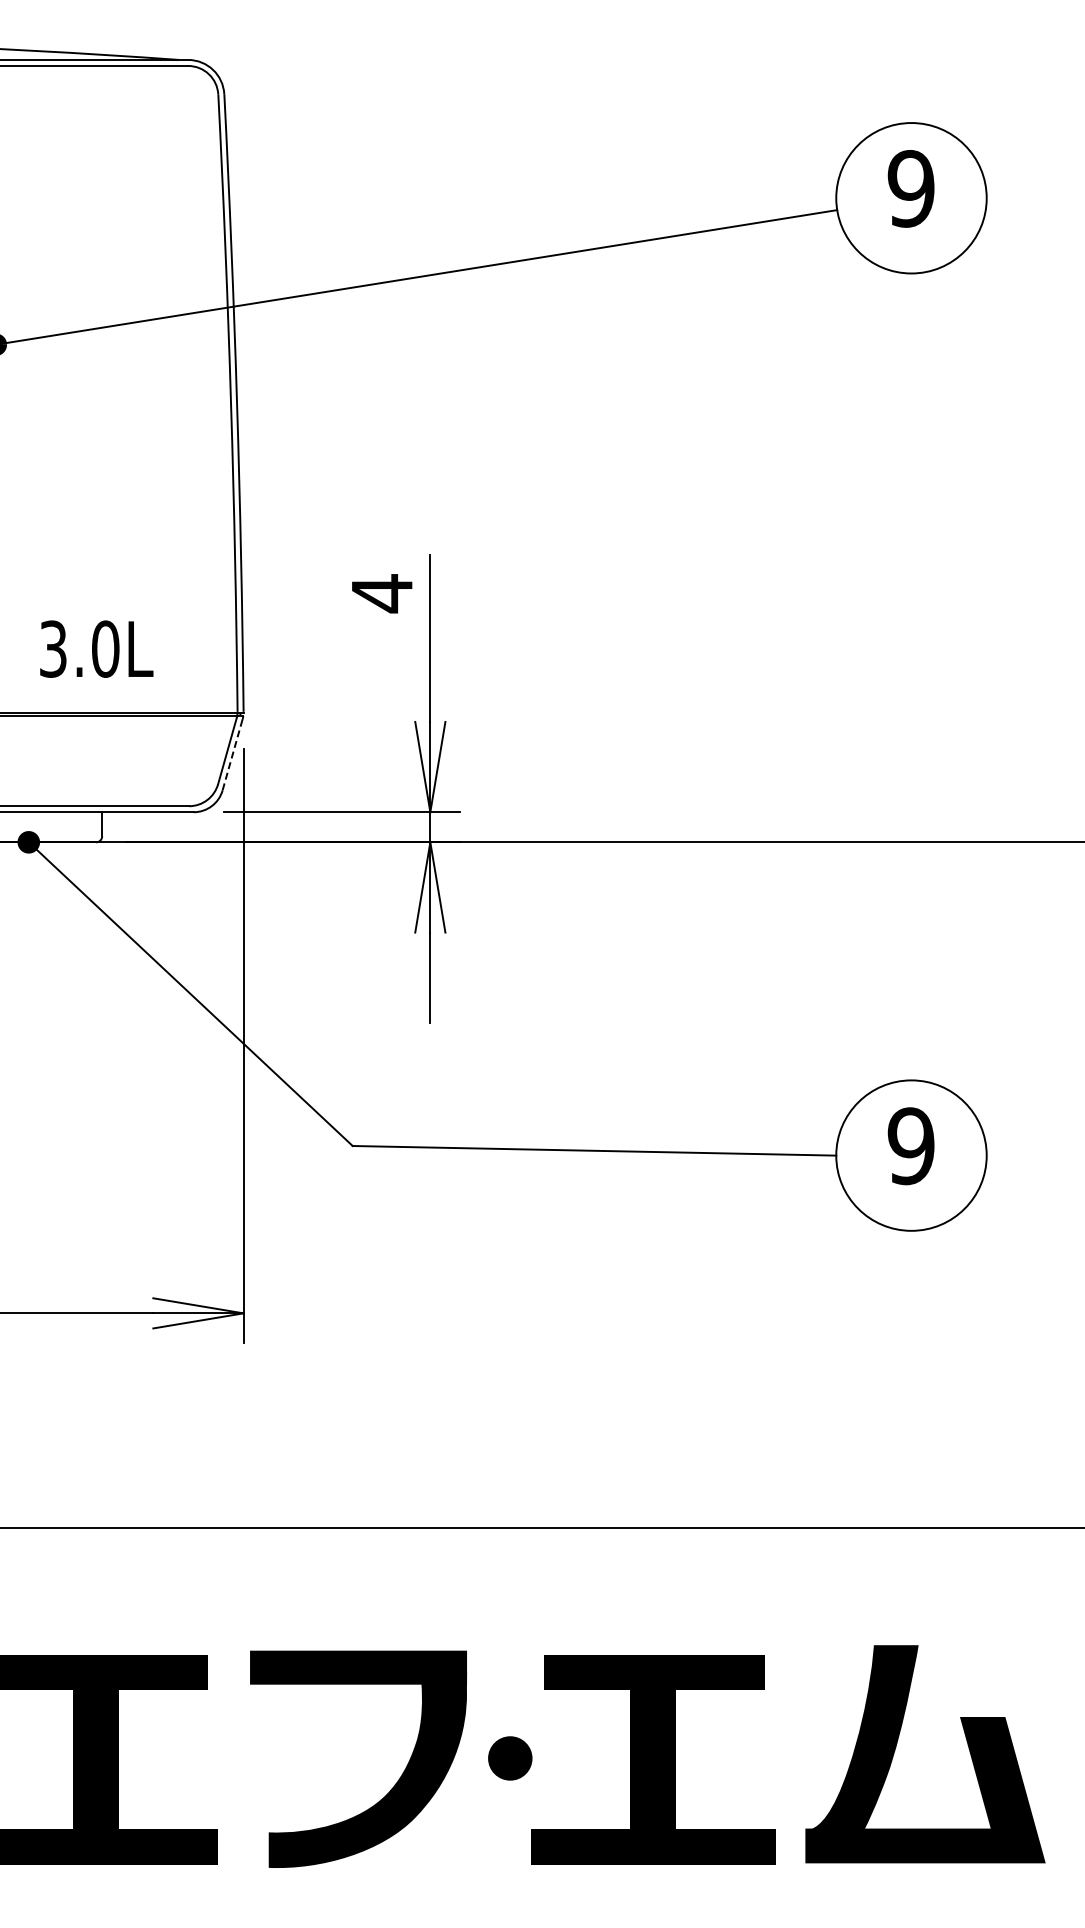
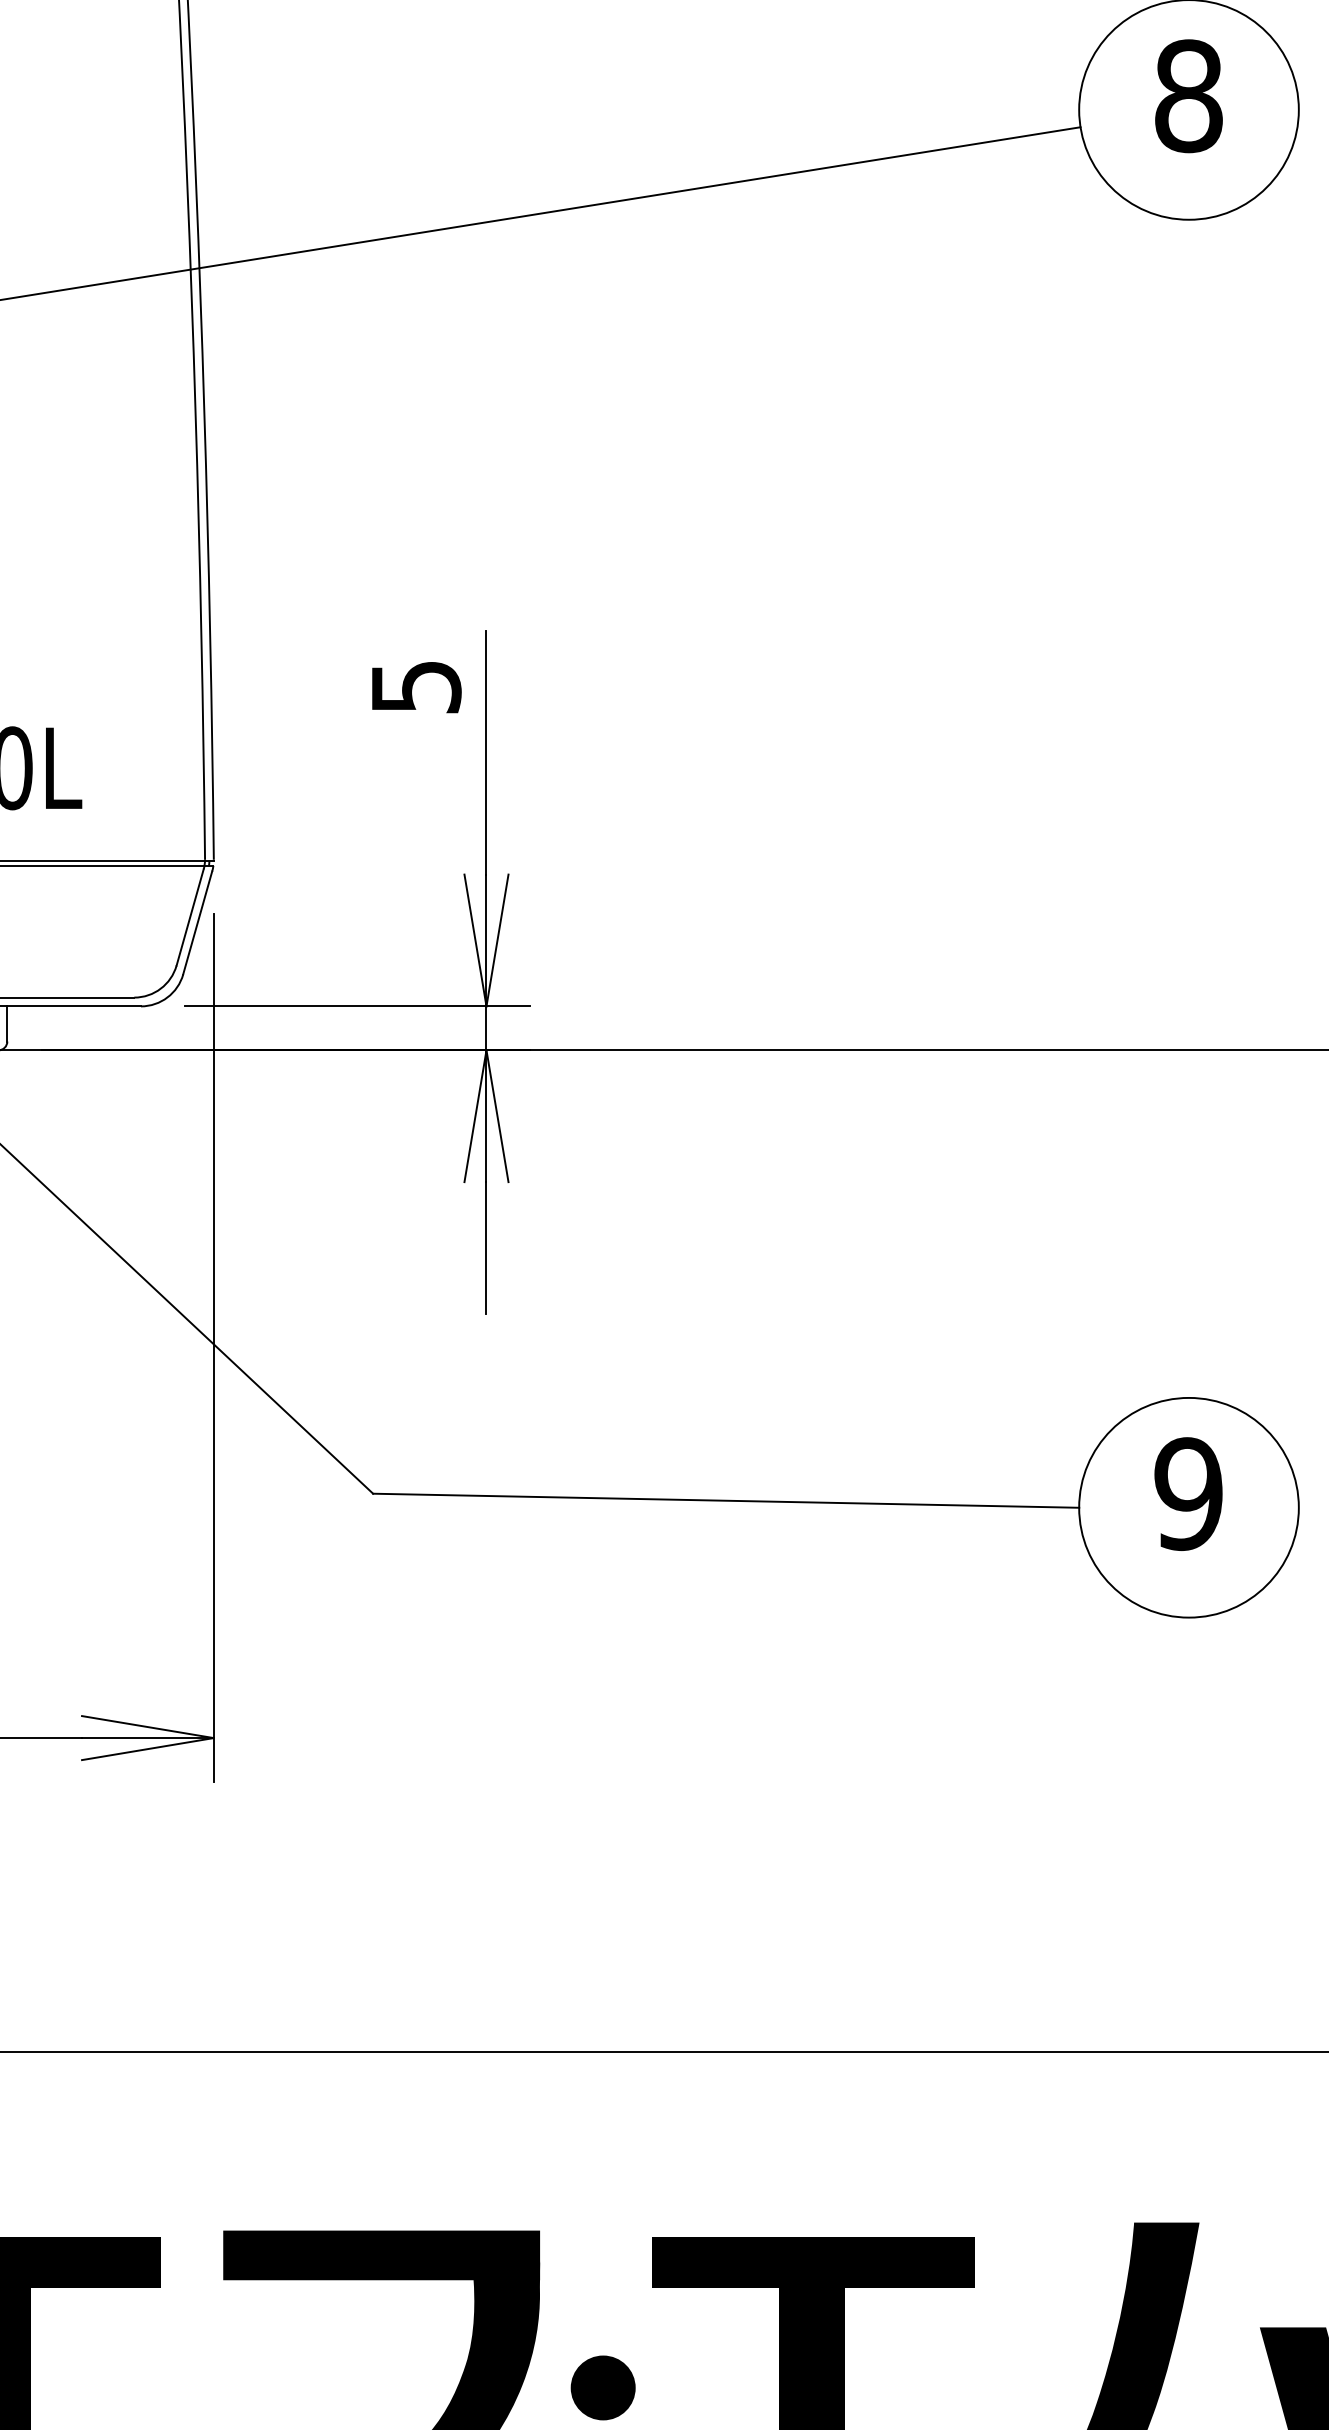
text: (910, 188) -> (1187, 95), 9 -> 8
text: (382, 593) -> (416, 687), 4 -> 5
line: (232, 755) -> (197, 923), dashed -> solid

